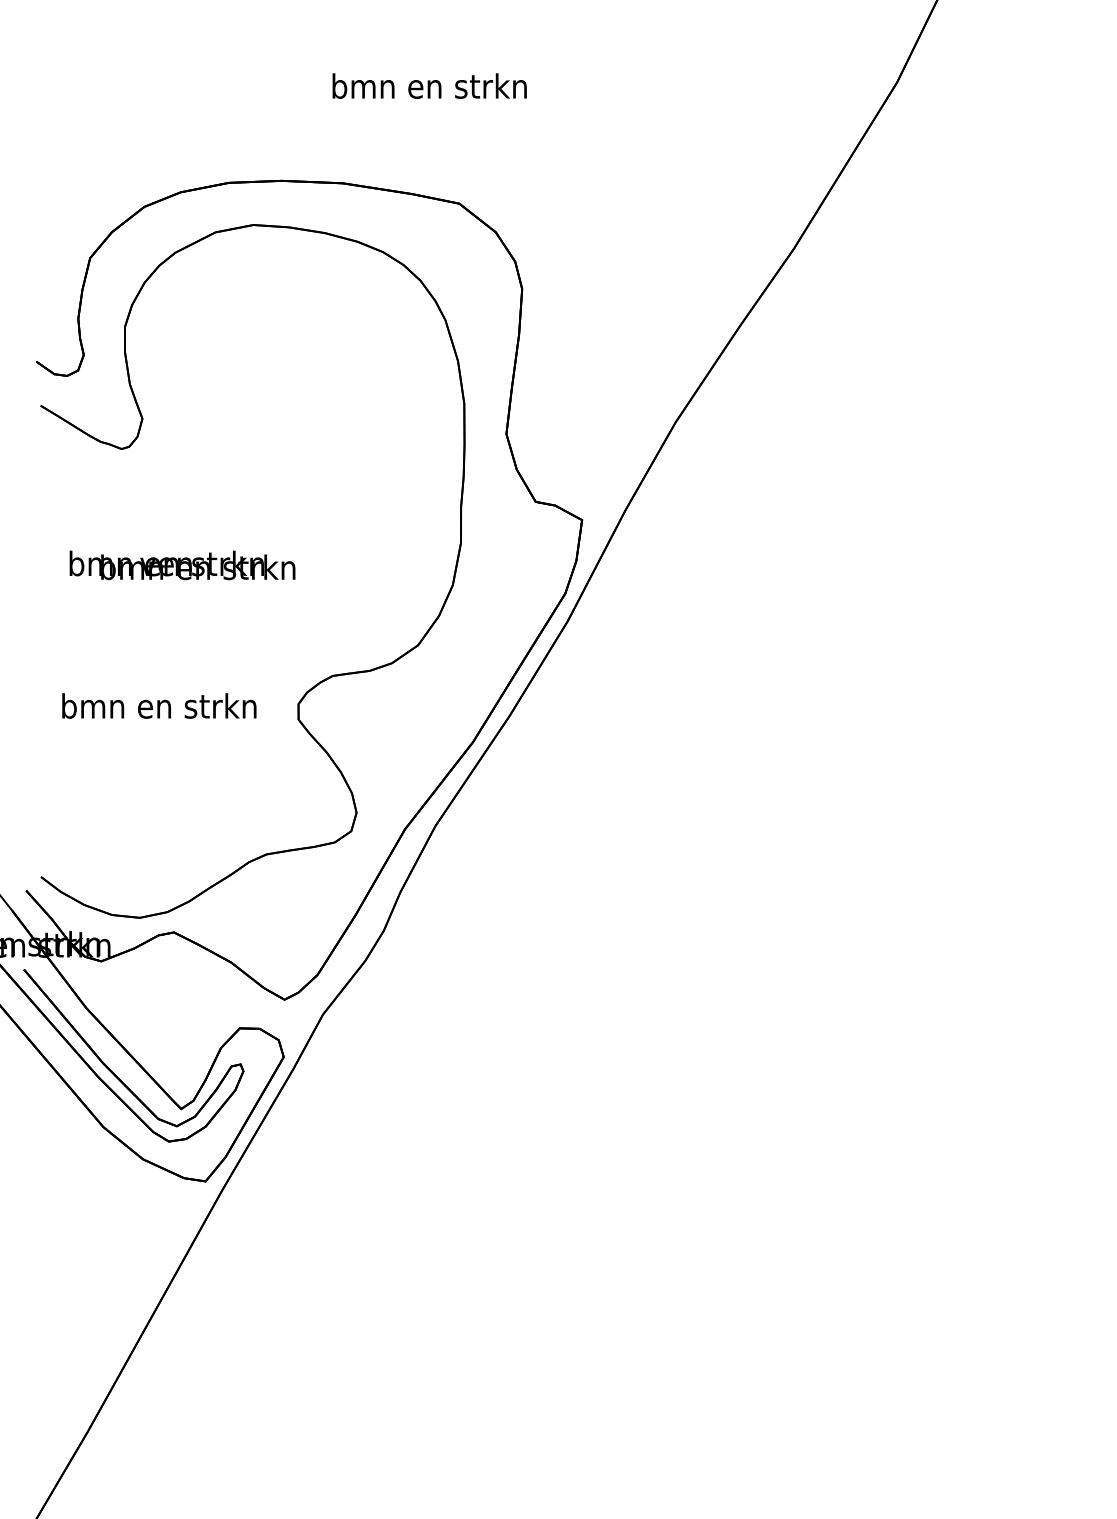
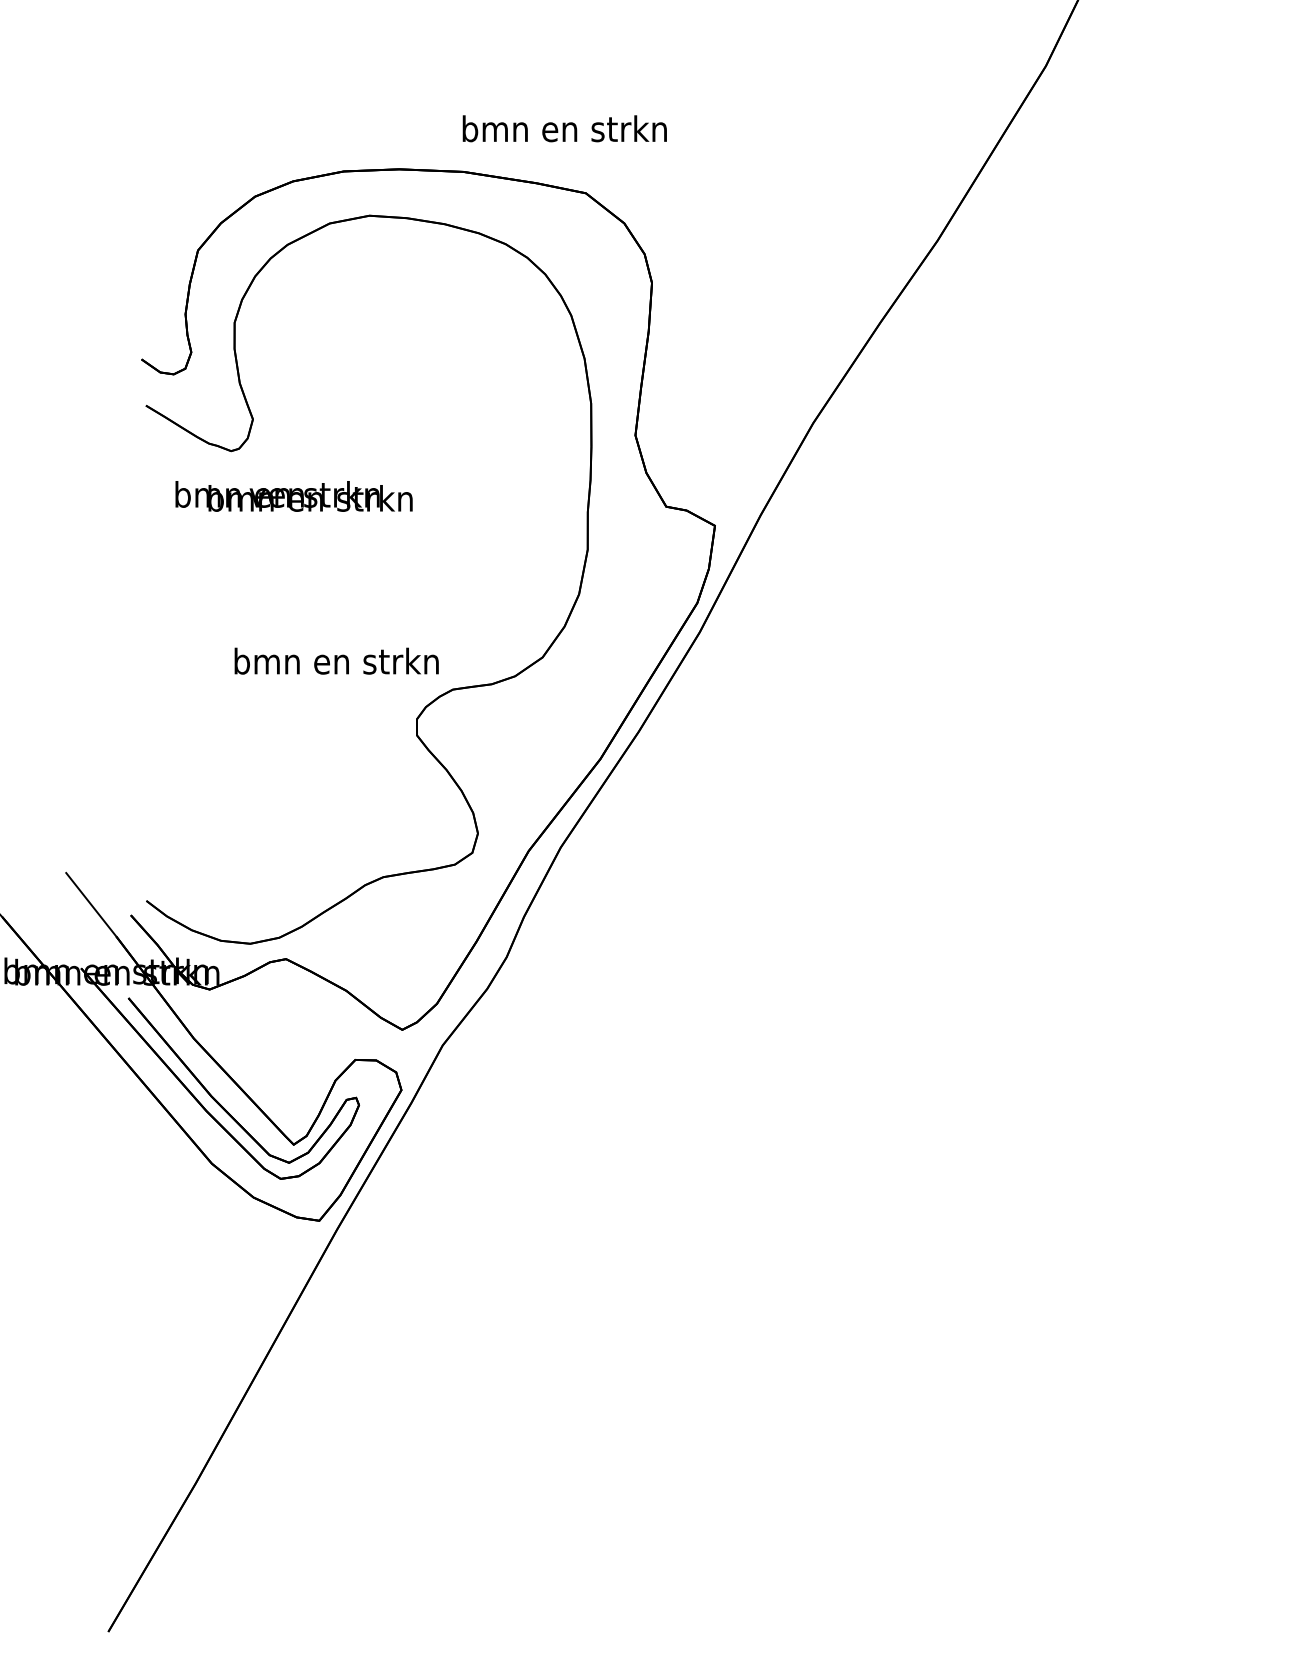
text: (429, 85) -> (564, 128), moved
text: (181, 565) -> (293, 496), moved
text: (159, 705) -> (336, 660), moved

